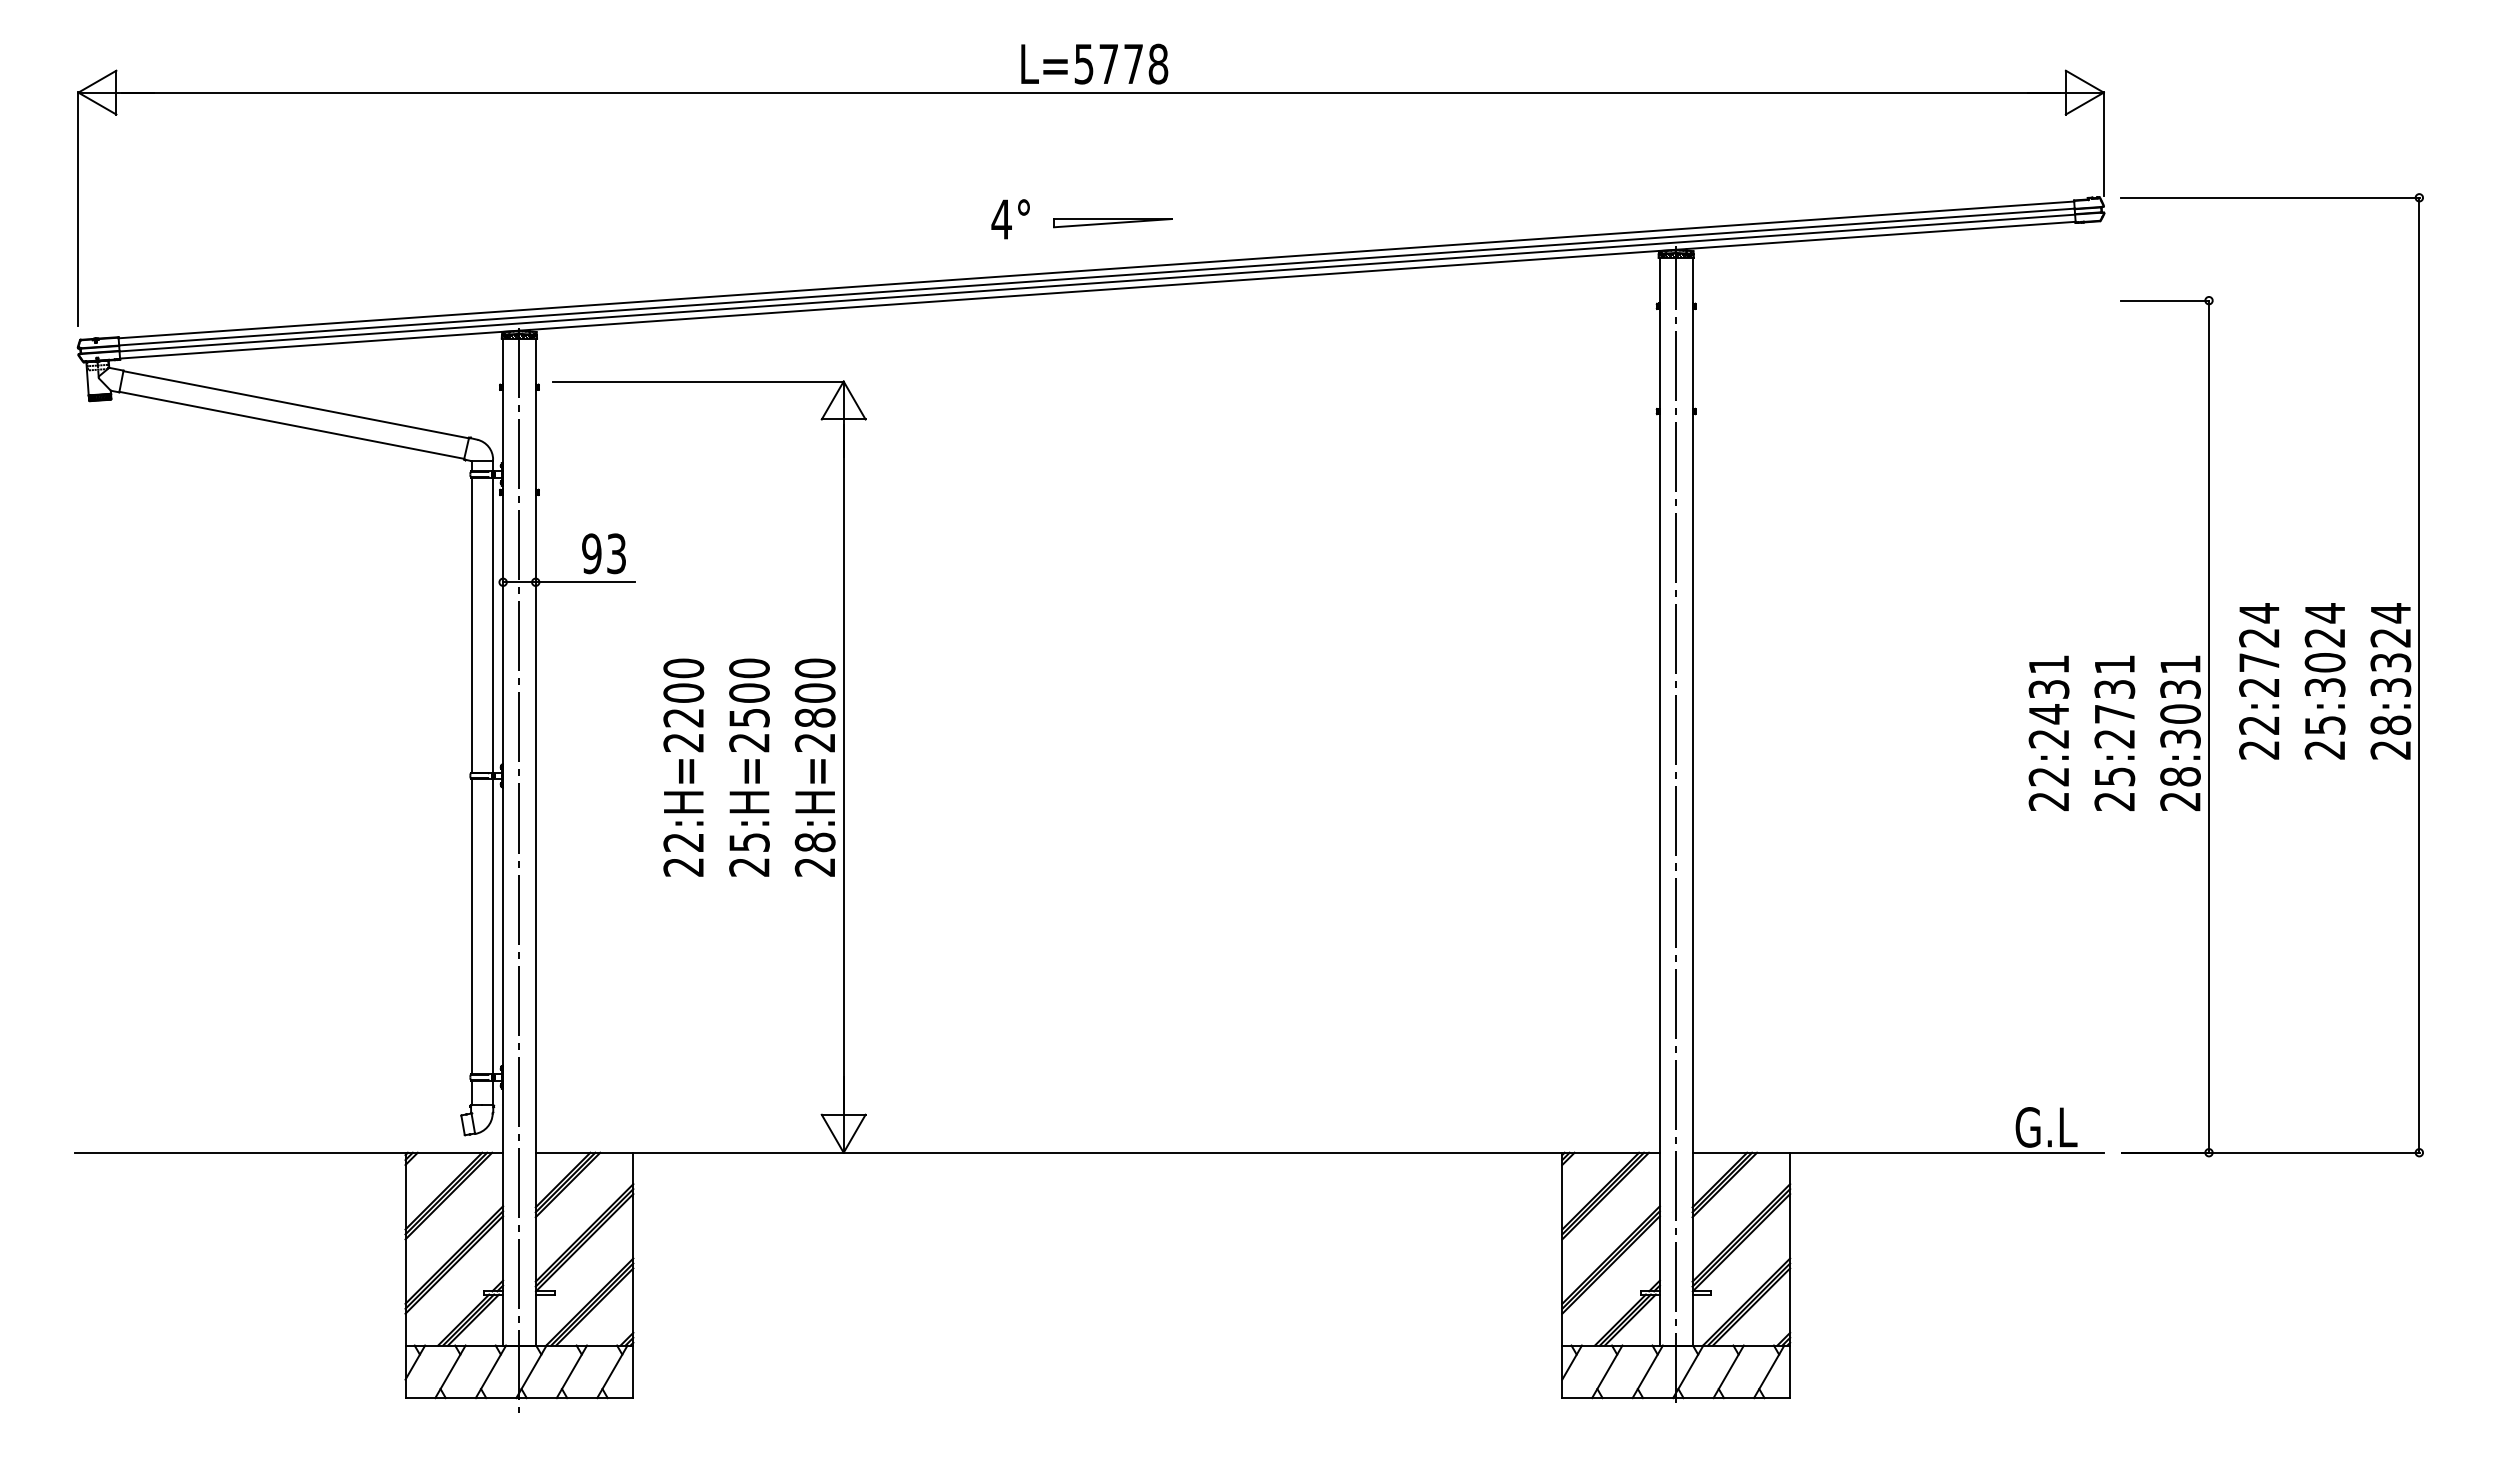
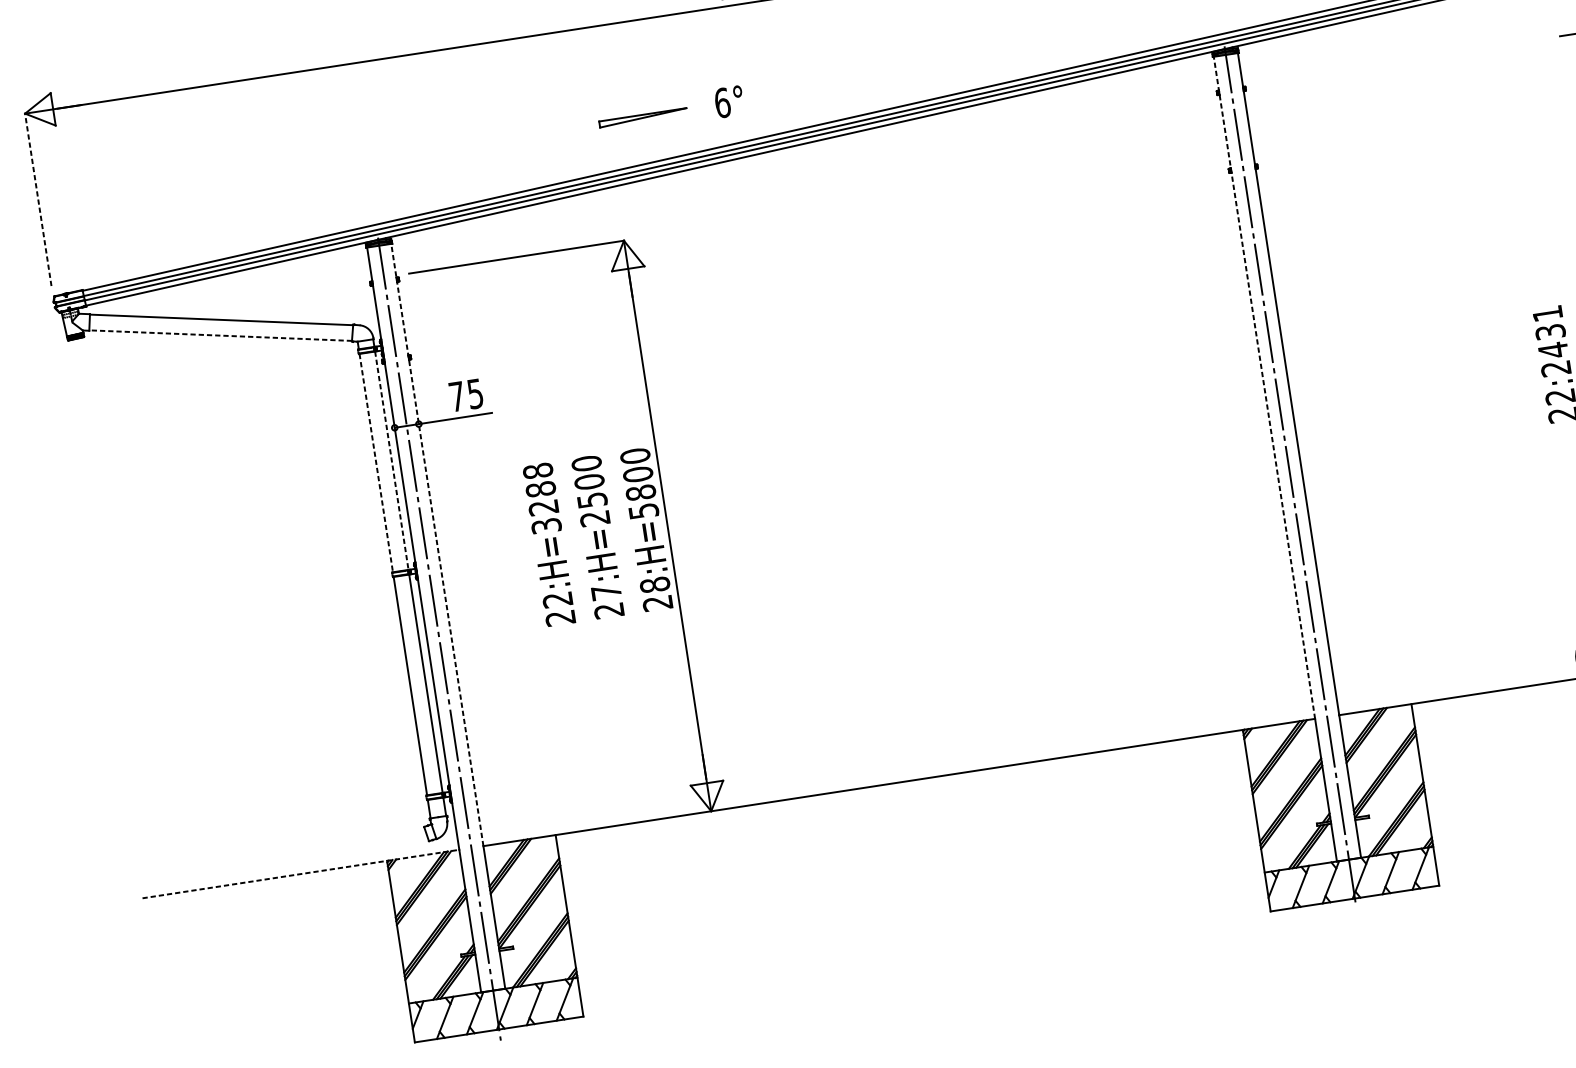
line: (78, 208) -> (38, 199), solid -> dashed
text: (1001, 219) -> (722, 103), 4° -> 6°
part: (1112, 223) -> (642, 118), moved
line: (291, 425) -> (220, 335), solid -> dashed
text: (603, 553) -> (465, 395), 93 -> 75
line: (471, 625) -> (376, 463), solid -> dashed
line: (492, 625) -> (391, 460), solid -> dashed
line: (1659, 704) -> (1264, 387), solid -> dashed
text: (683, 705) -> (542, 498), 22:H=2200 -> 22:H=3288
text: (814, 742) -> (643, 511), 28:H=2800 -> 28:H=5800
line: (535, 745) -> (437, 544), solid -> dashed
text: (749, 842) -> (606, 592), 25:H=2500 -> 27:H=2500
line: (289, 1152) -> (301, 873), solid -> dashed

